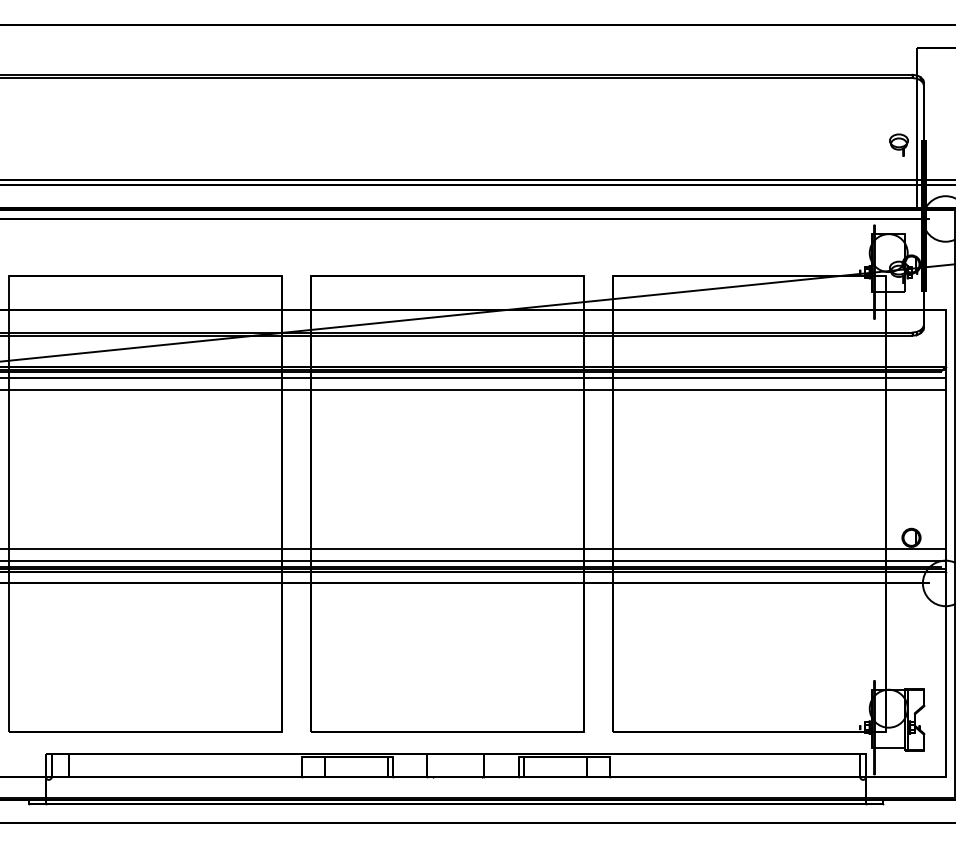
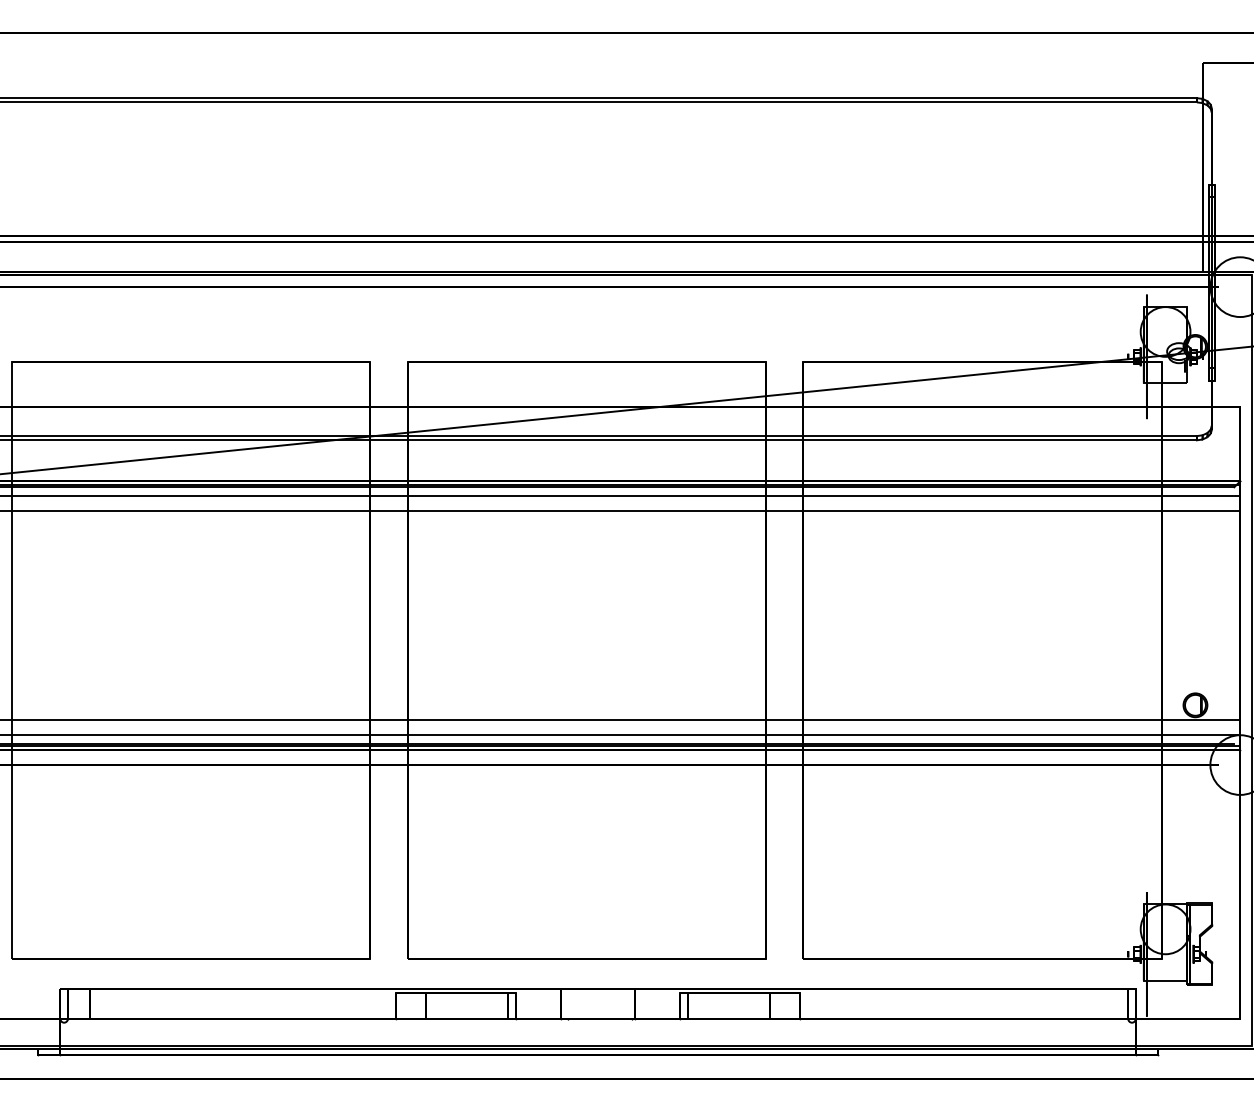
part: (898, 145) -> (1178, 190), removed

